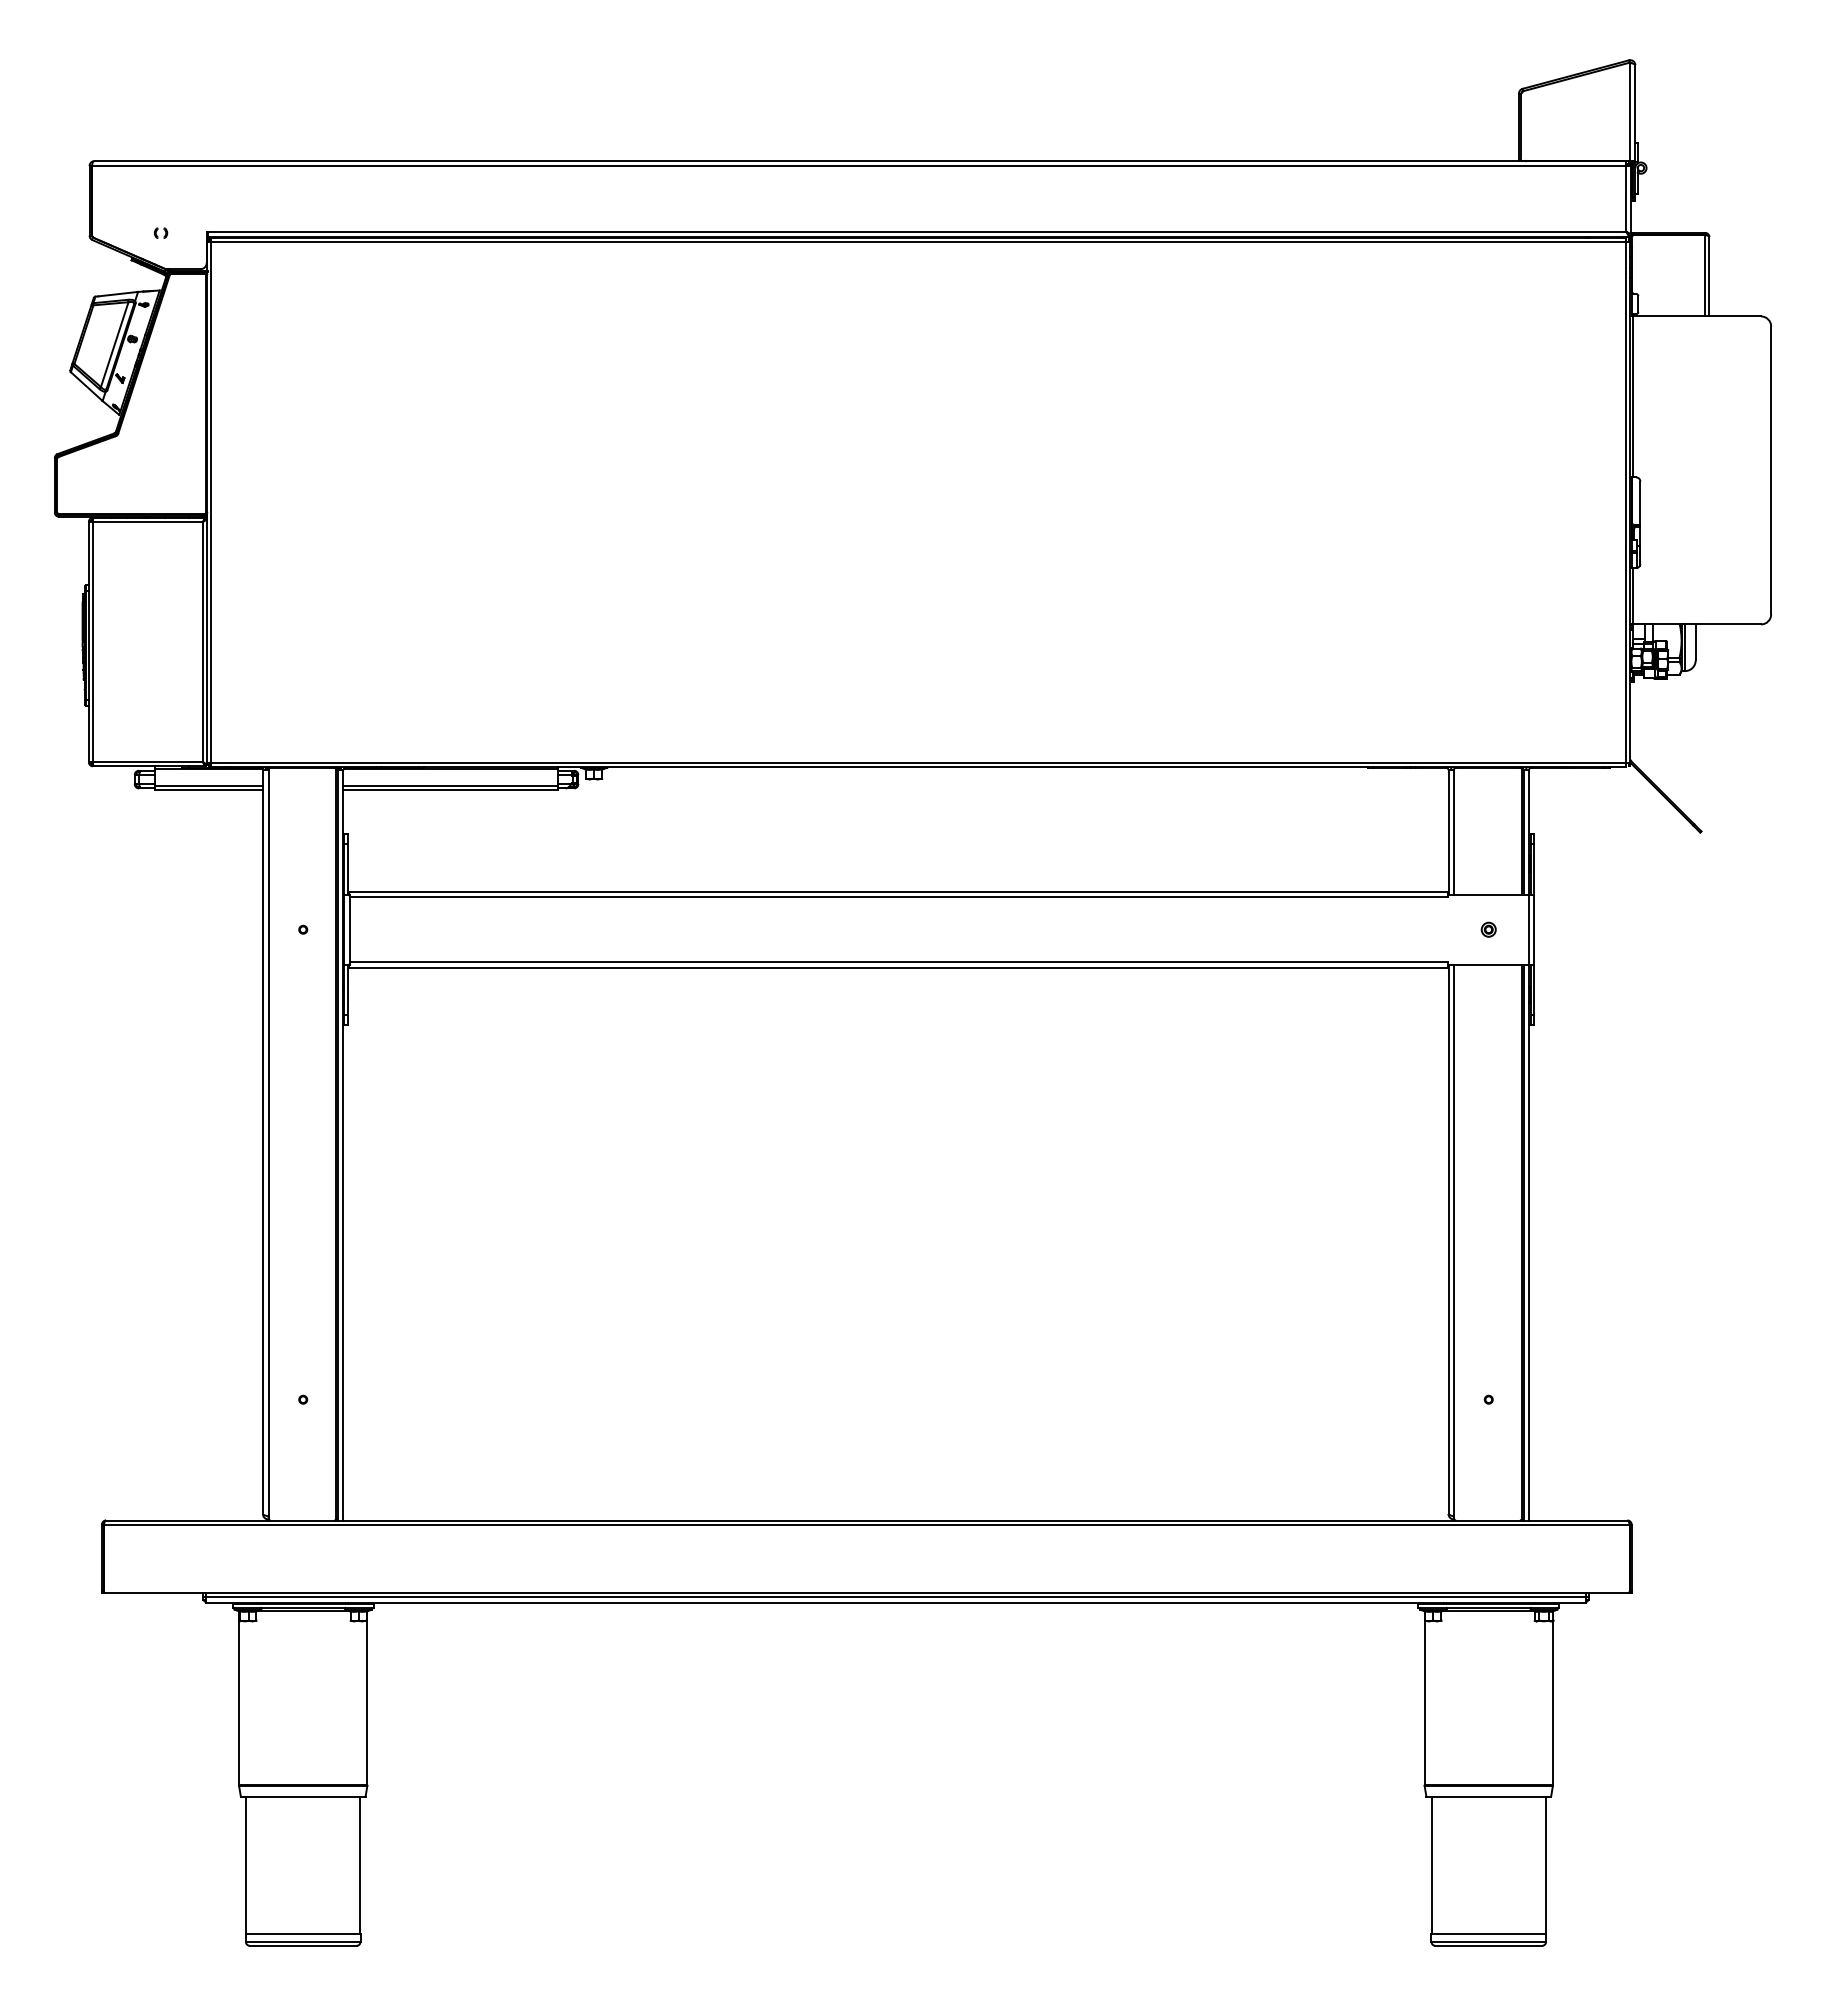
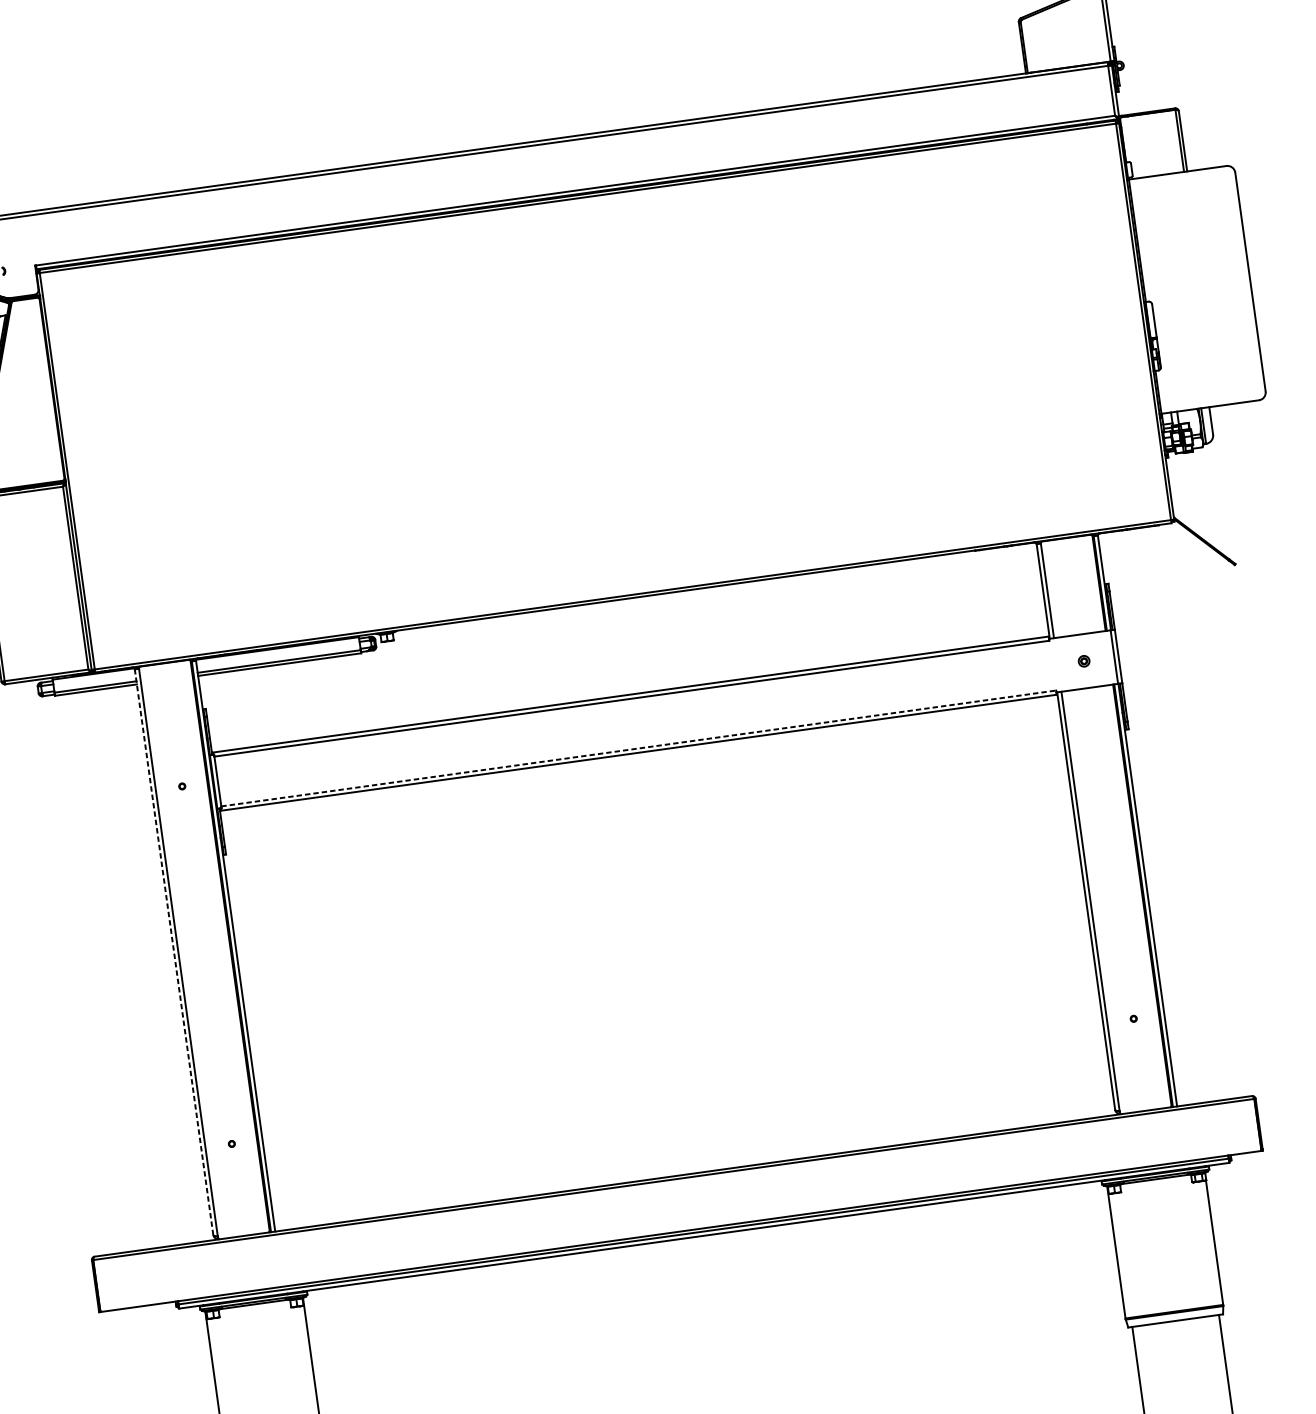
line: (898, 962) -> (638, 748), solid -> dashed
line: (262, 1142) -> (173, 952), solid -> dashed

